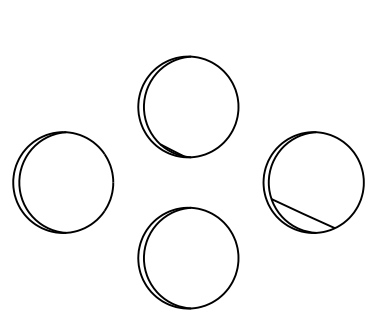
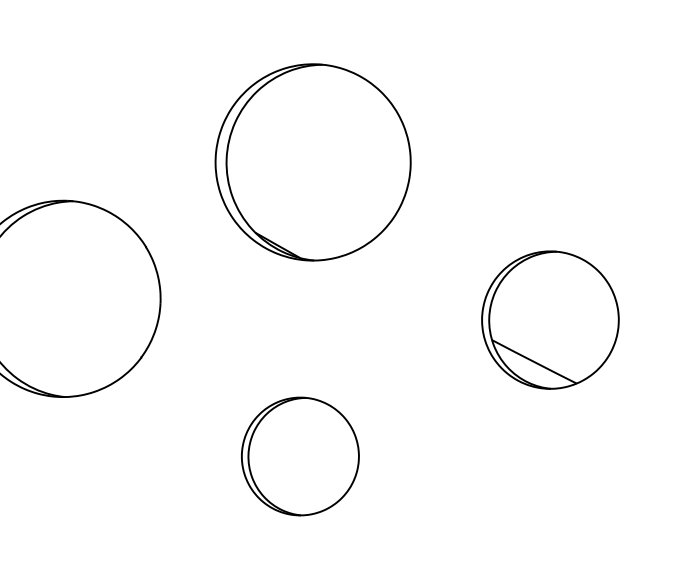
part: (313, 182) -> (550, 320), size x0.7
part: (188, 257) -> (300, 455), size x0.6

